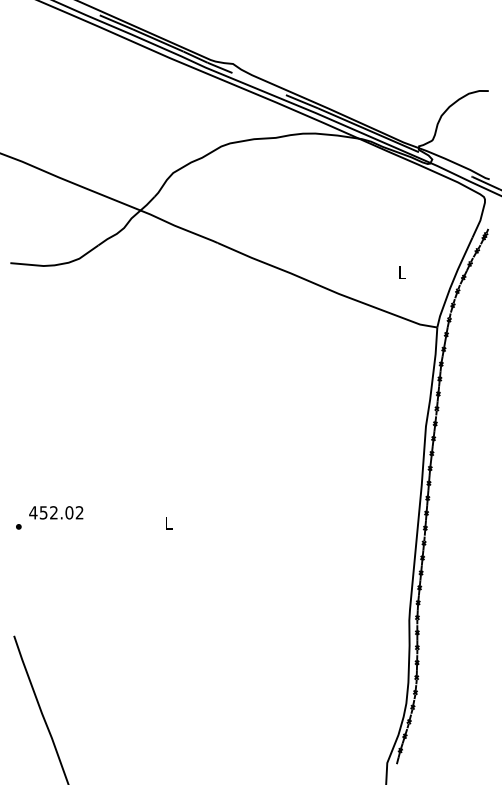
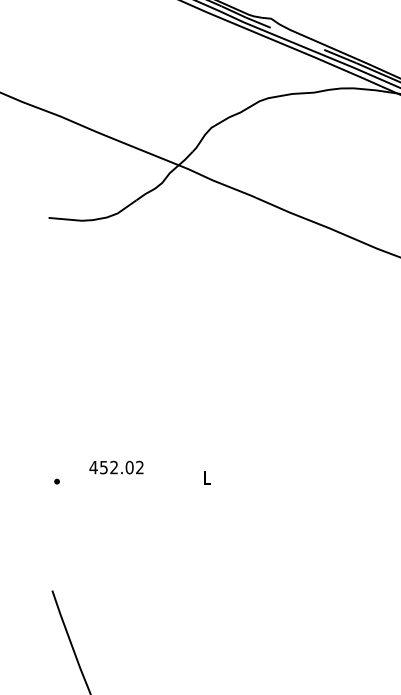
text: (56, 512) -> (116, 467), moved

